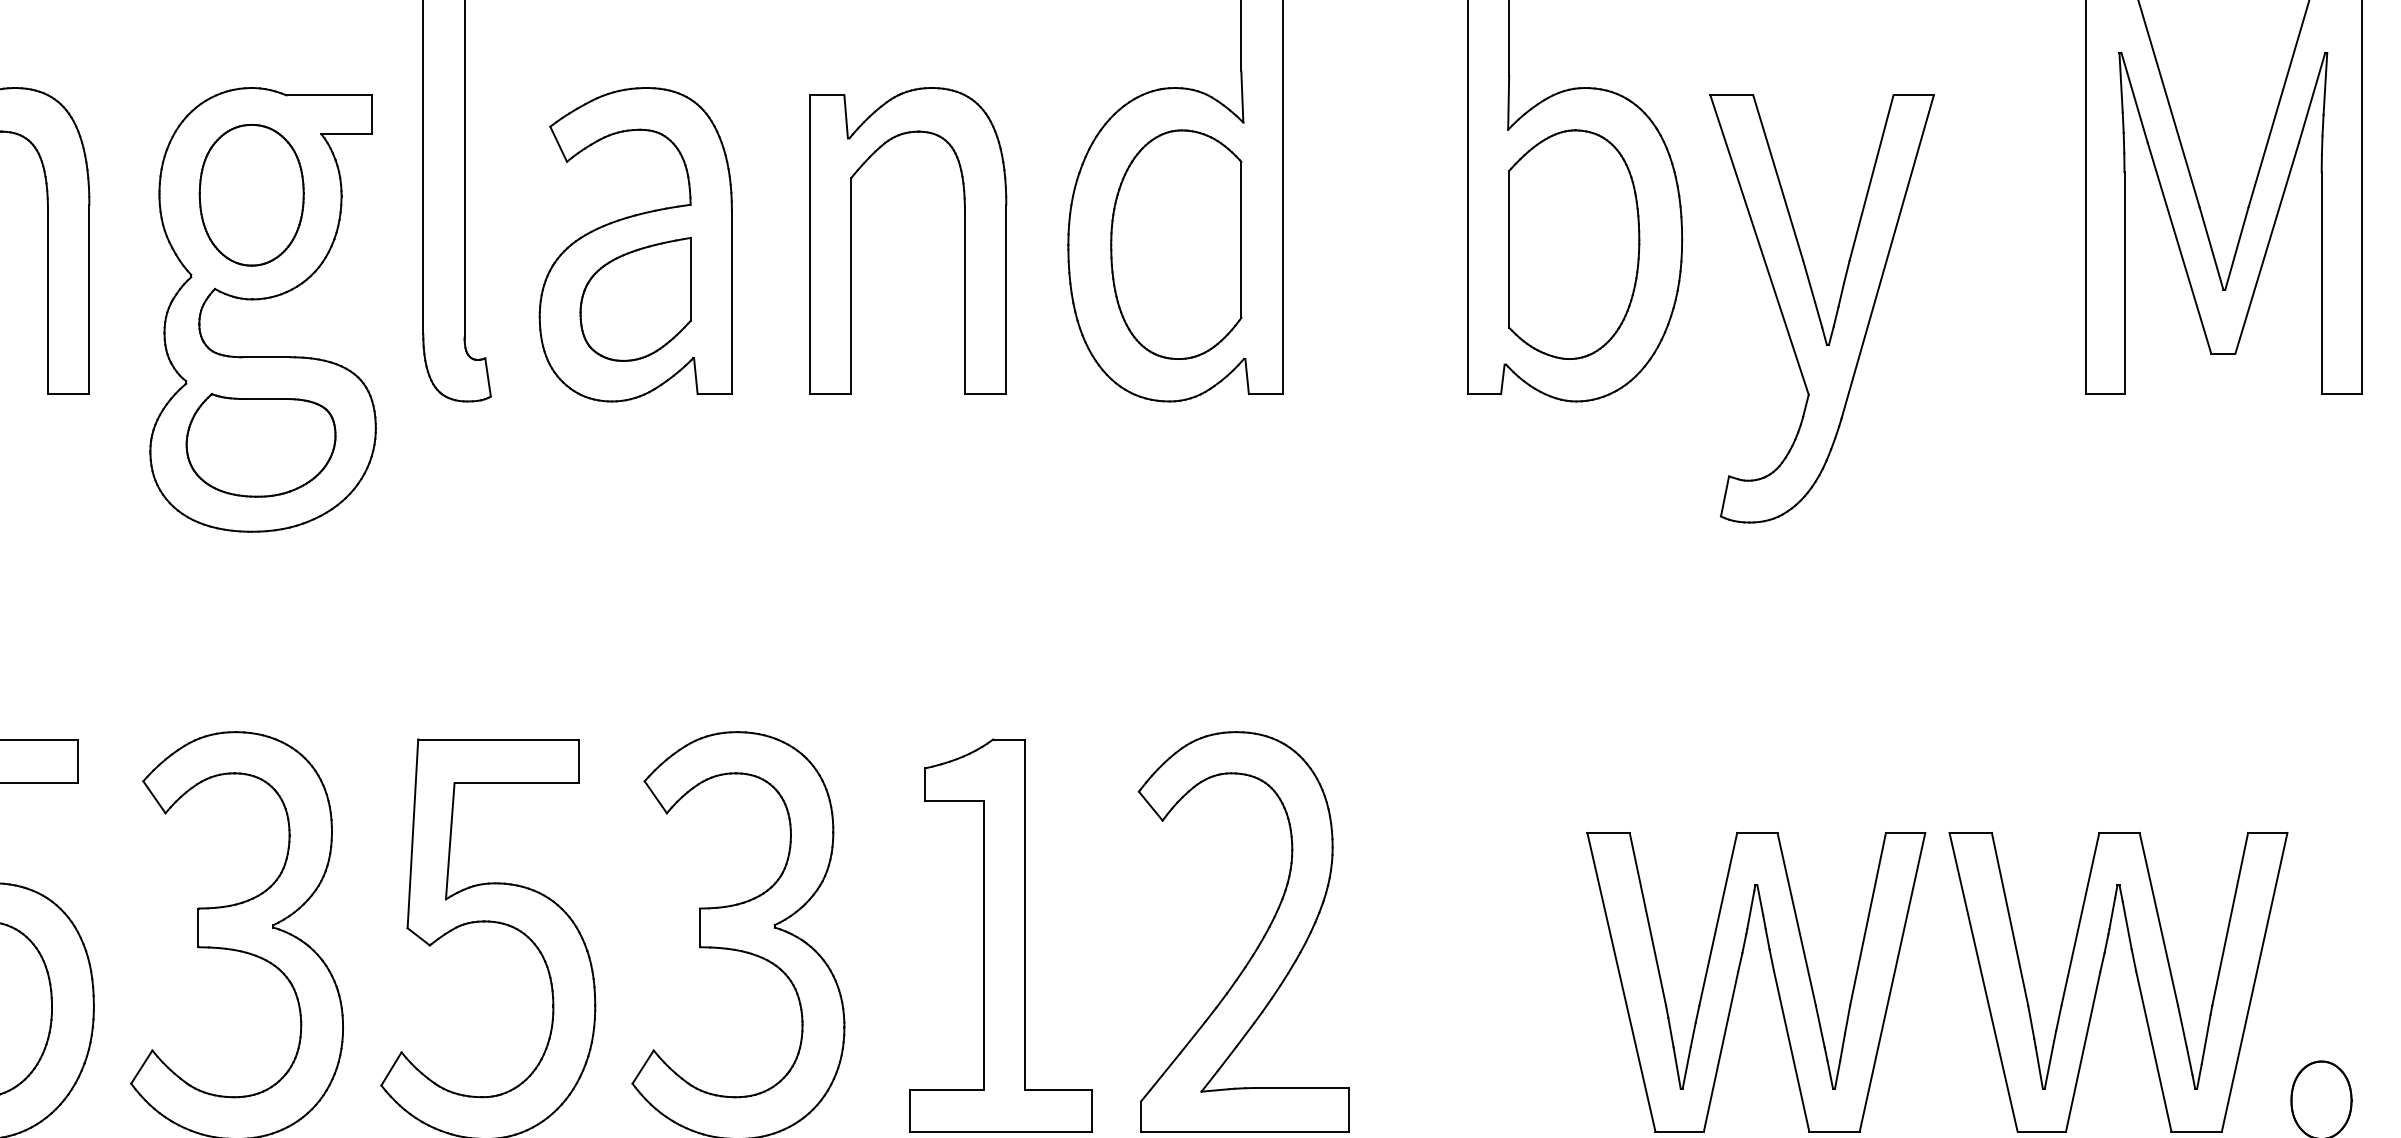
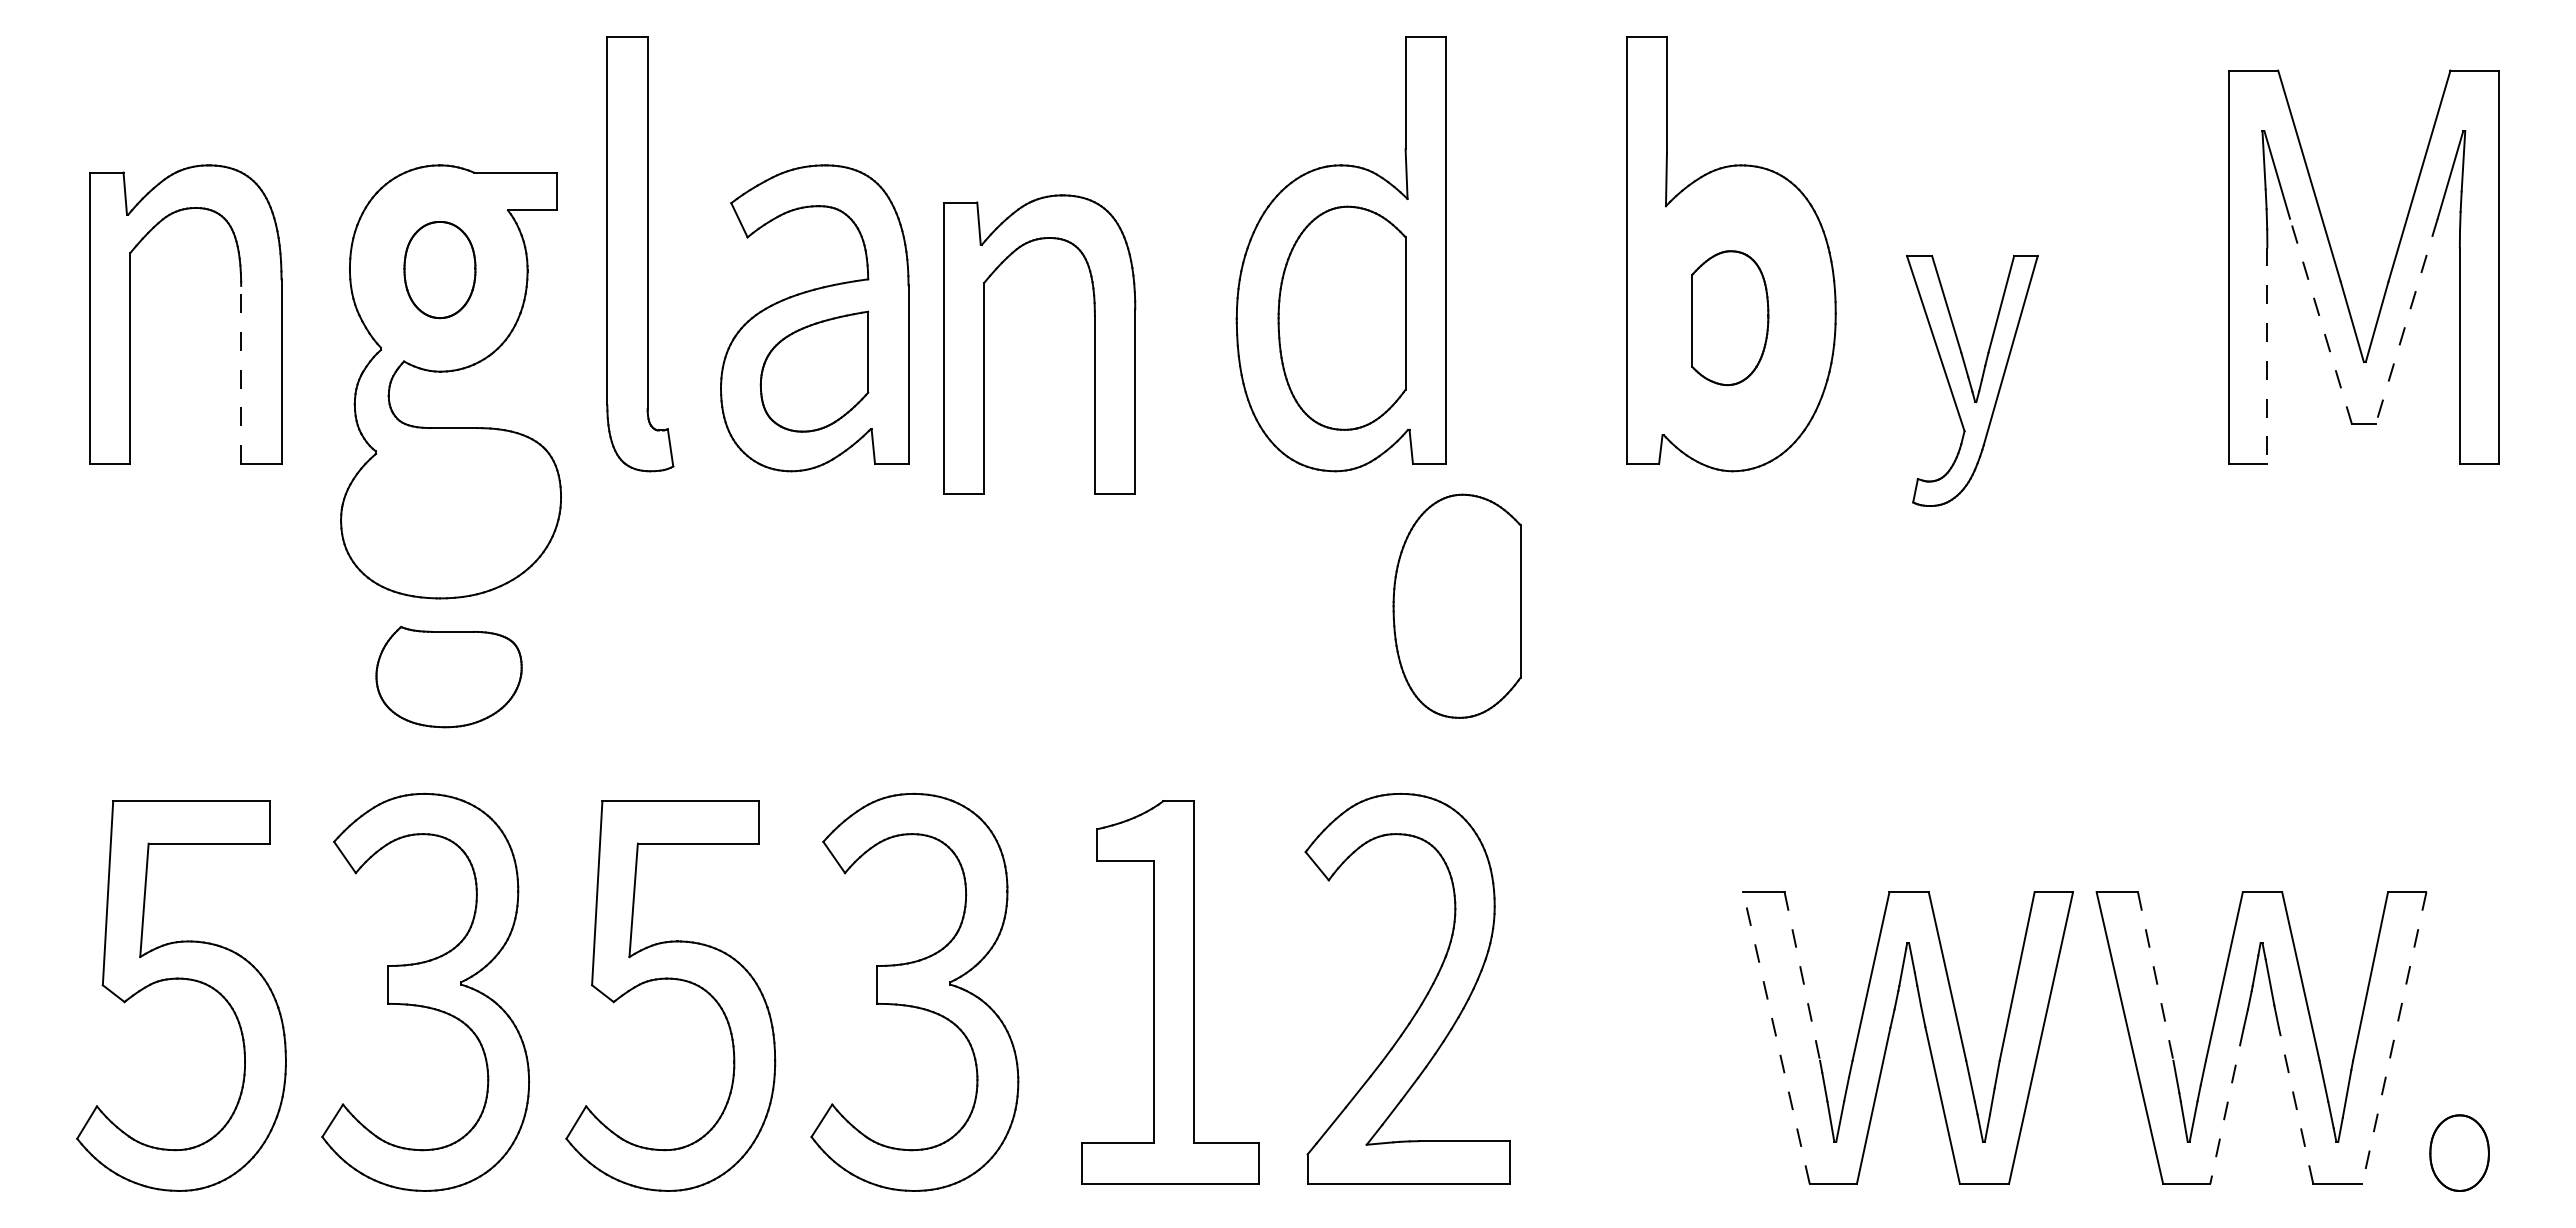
part: (251, 194) -> (439, 269), size x0.7
part: (851, 240) -> (984, 344), moved
part: (1573, 243) -> (1729, 317), size x0.6
line: (2178, 248) -> (2320, 321), solid -> dashed
line: (2267, 249) -> (2406, 322), solid -> dashed
line: (2124, 283) -> (2267, 356), solid -> dashed
line: (48, 302) -> (241, 374), solid -> dashed
part: (1822, 308) -> (1972, 380), size x0.6
part: (260, 445) -> (448, 677), moved
part: (1293, 539) -> (1456, 605), added
line: (1648, 920) -> (1802, 977), solid -> dashed
line: (2009, 920) -> (2155, 977), solid -> dashed
line: (1621, 981) -> (1776, 1037), solid -> dashed
line: (2254, 982) -> (2394, 1038), solid -> dashed
line: (2153, 1050) -> (2295, 1104), solid -> dashed
line: (2083, 1051) -> (2227, 1105), solid -> dashed

